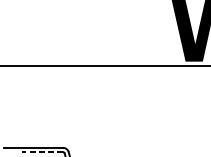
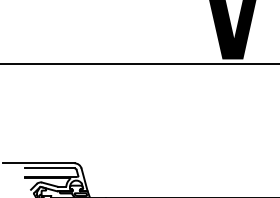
line: (42, 152) -> (50, 168), dashed -> solid

